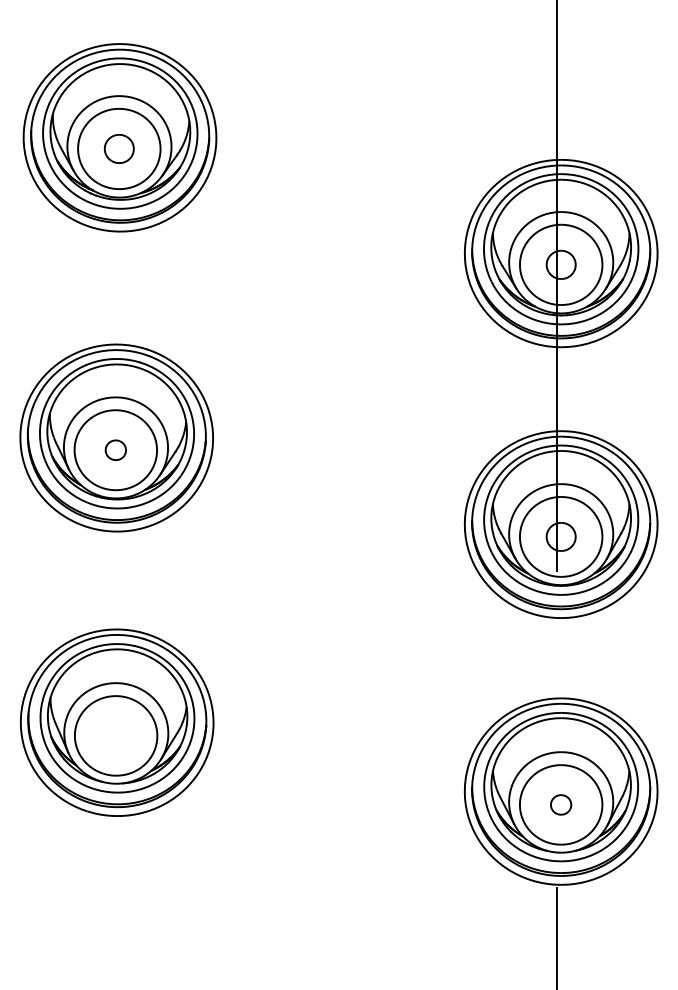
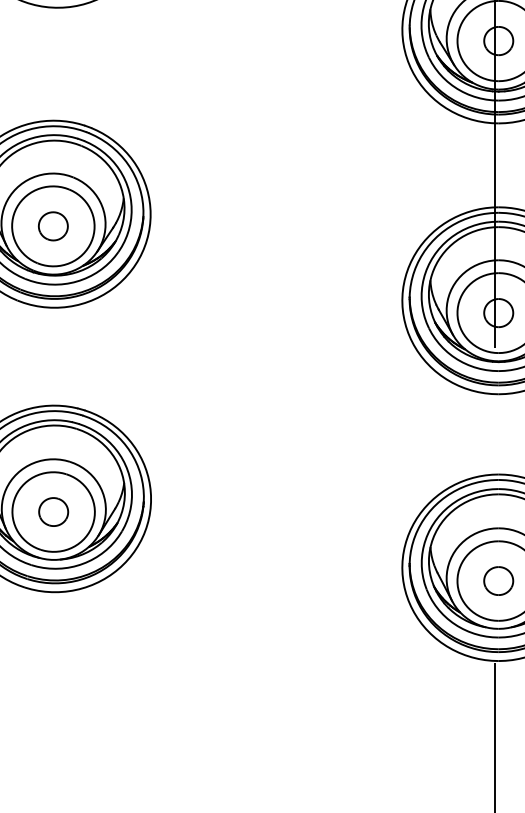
part: (115, 450) -> (53, 226), size x1.43
part: (115, 735) -> (53, 511), added
part: (560, 804) -> (498, 580), size x1.43

